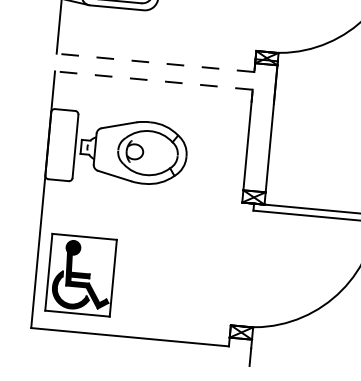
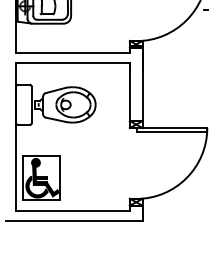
line: (156, 63) -> (73, 53), dashed -> solid
line: (154, 81) -> (73, 63), dashed -> solid
line: (131, 354) -> (74, 220), added

